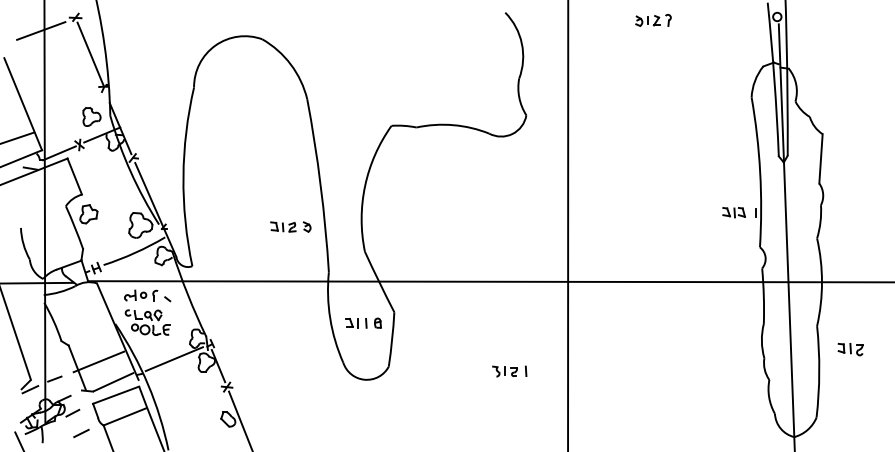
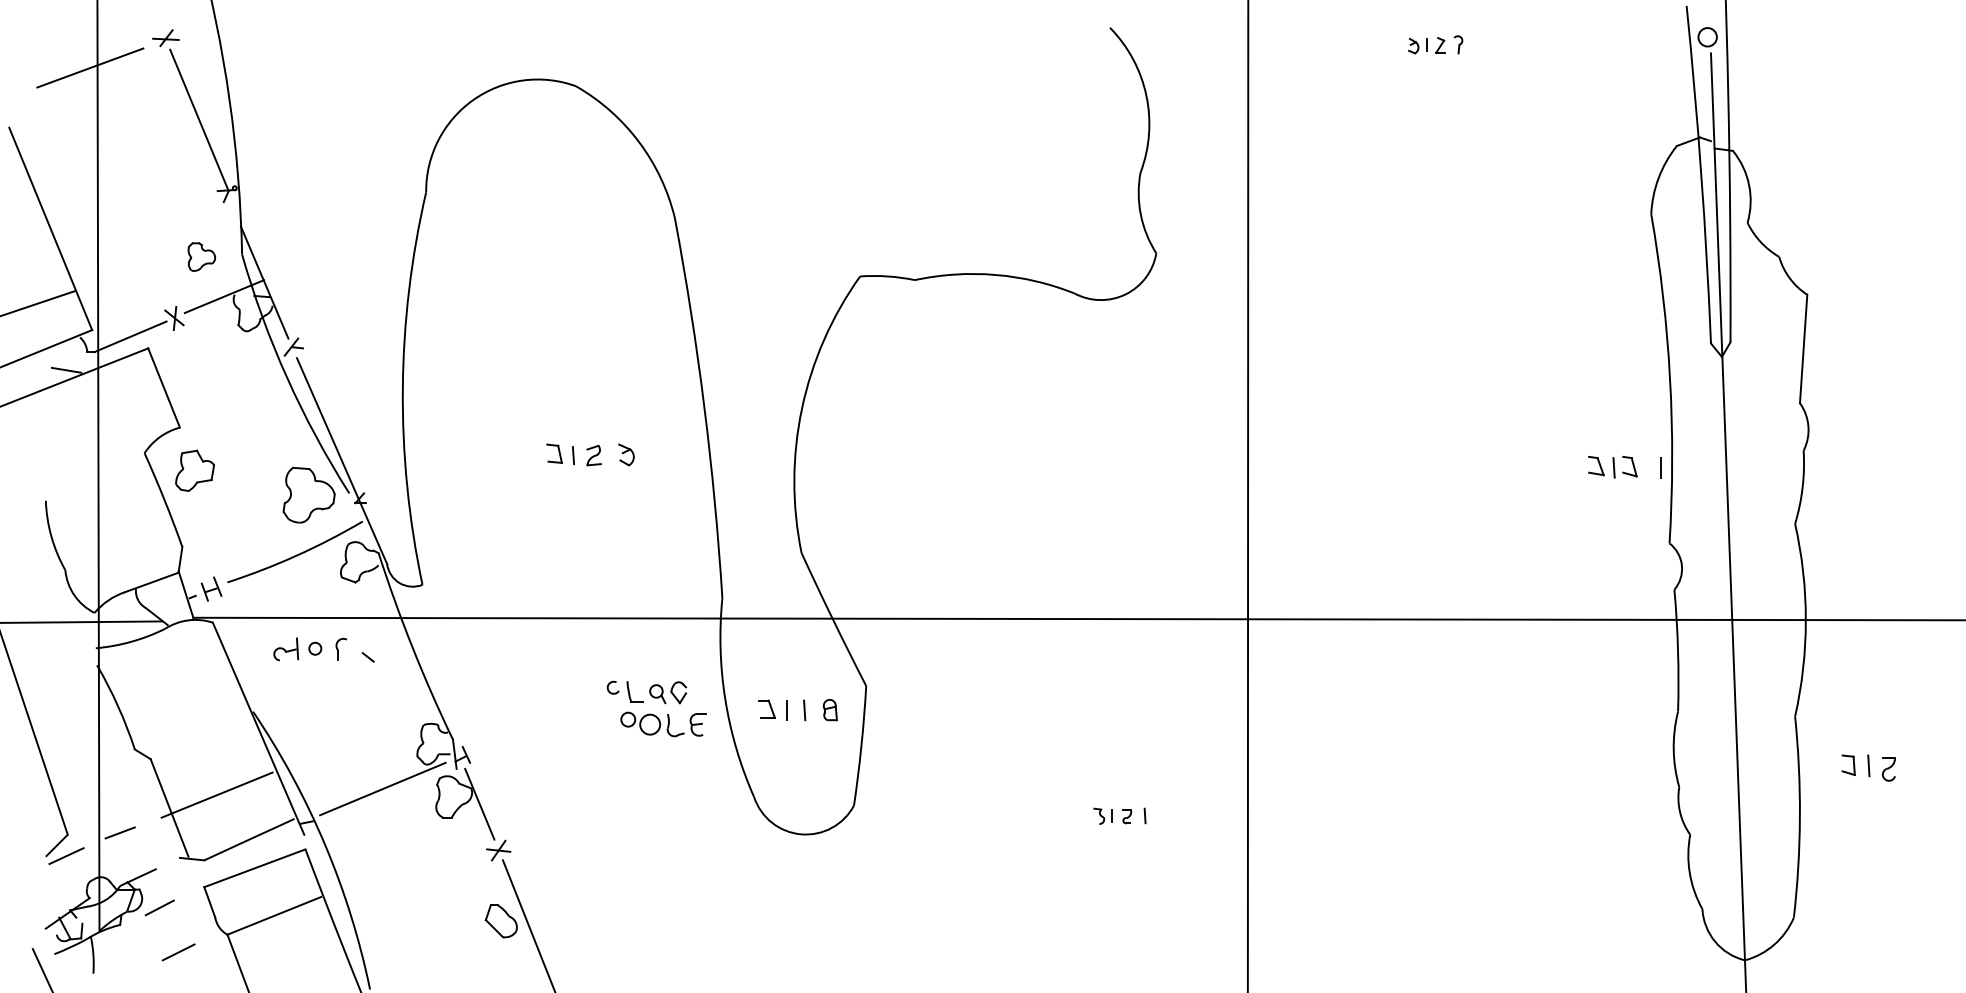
part: (653, 20) -> (1435, 44), size x0.7
part: (91, 116) -> (200, 255), size x0.7
part: (290, 226) -> (589, 453), moved
part: (147, 322) -> (655, 708), moved
part: (509, 371) -> (1119, 816), size x0.7

